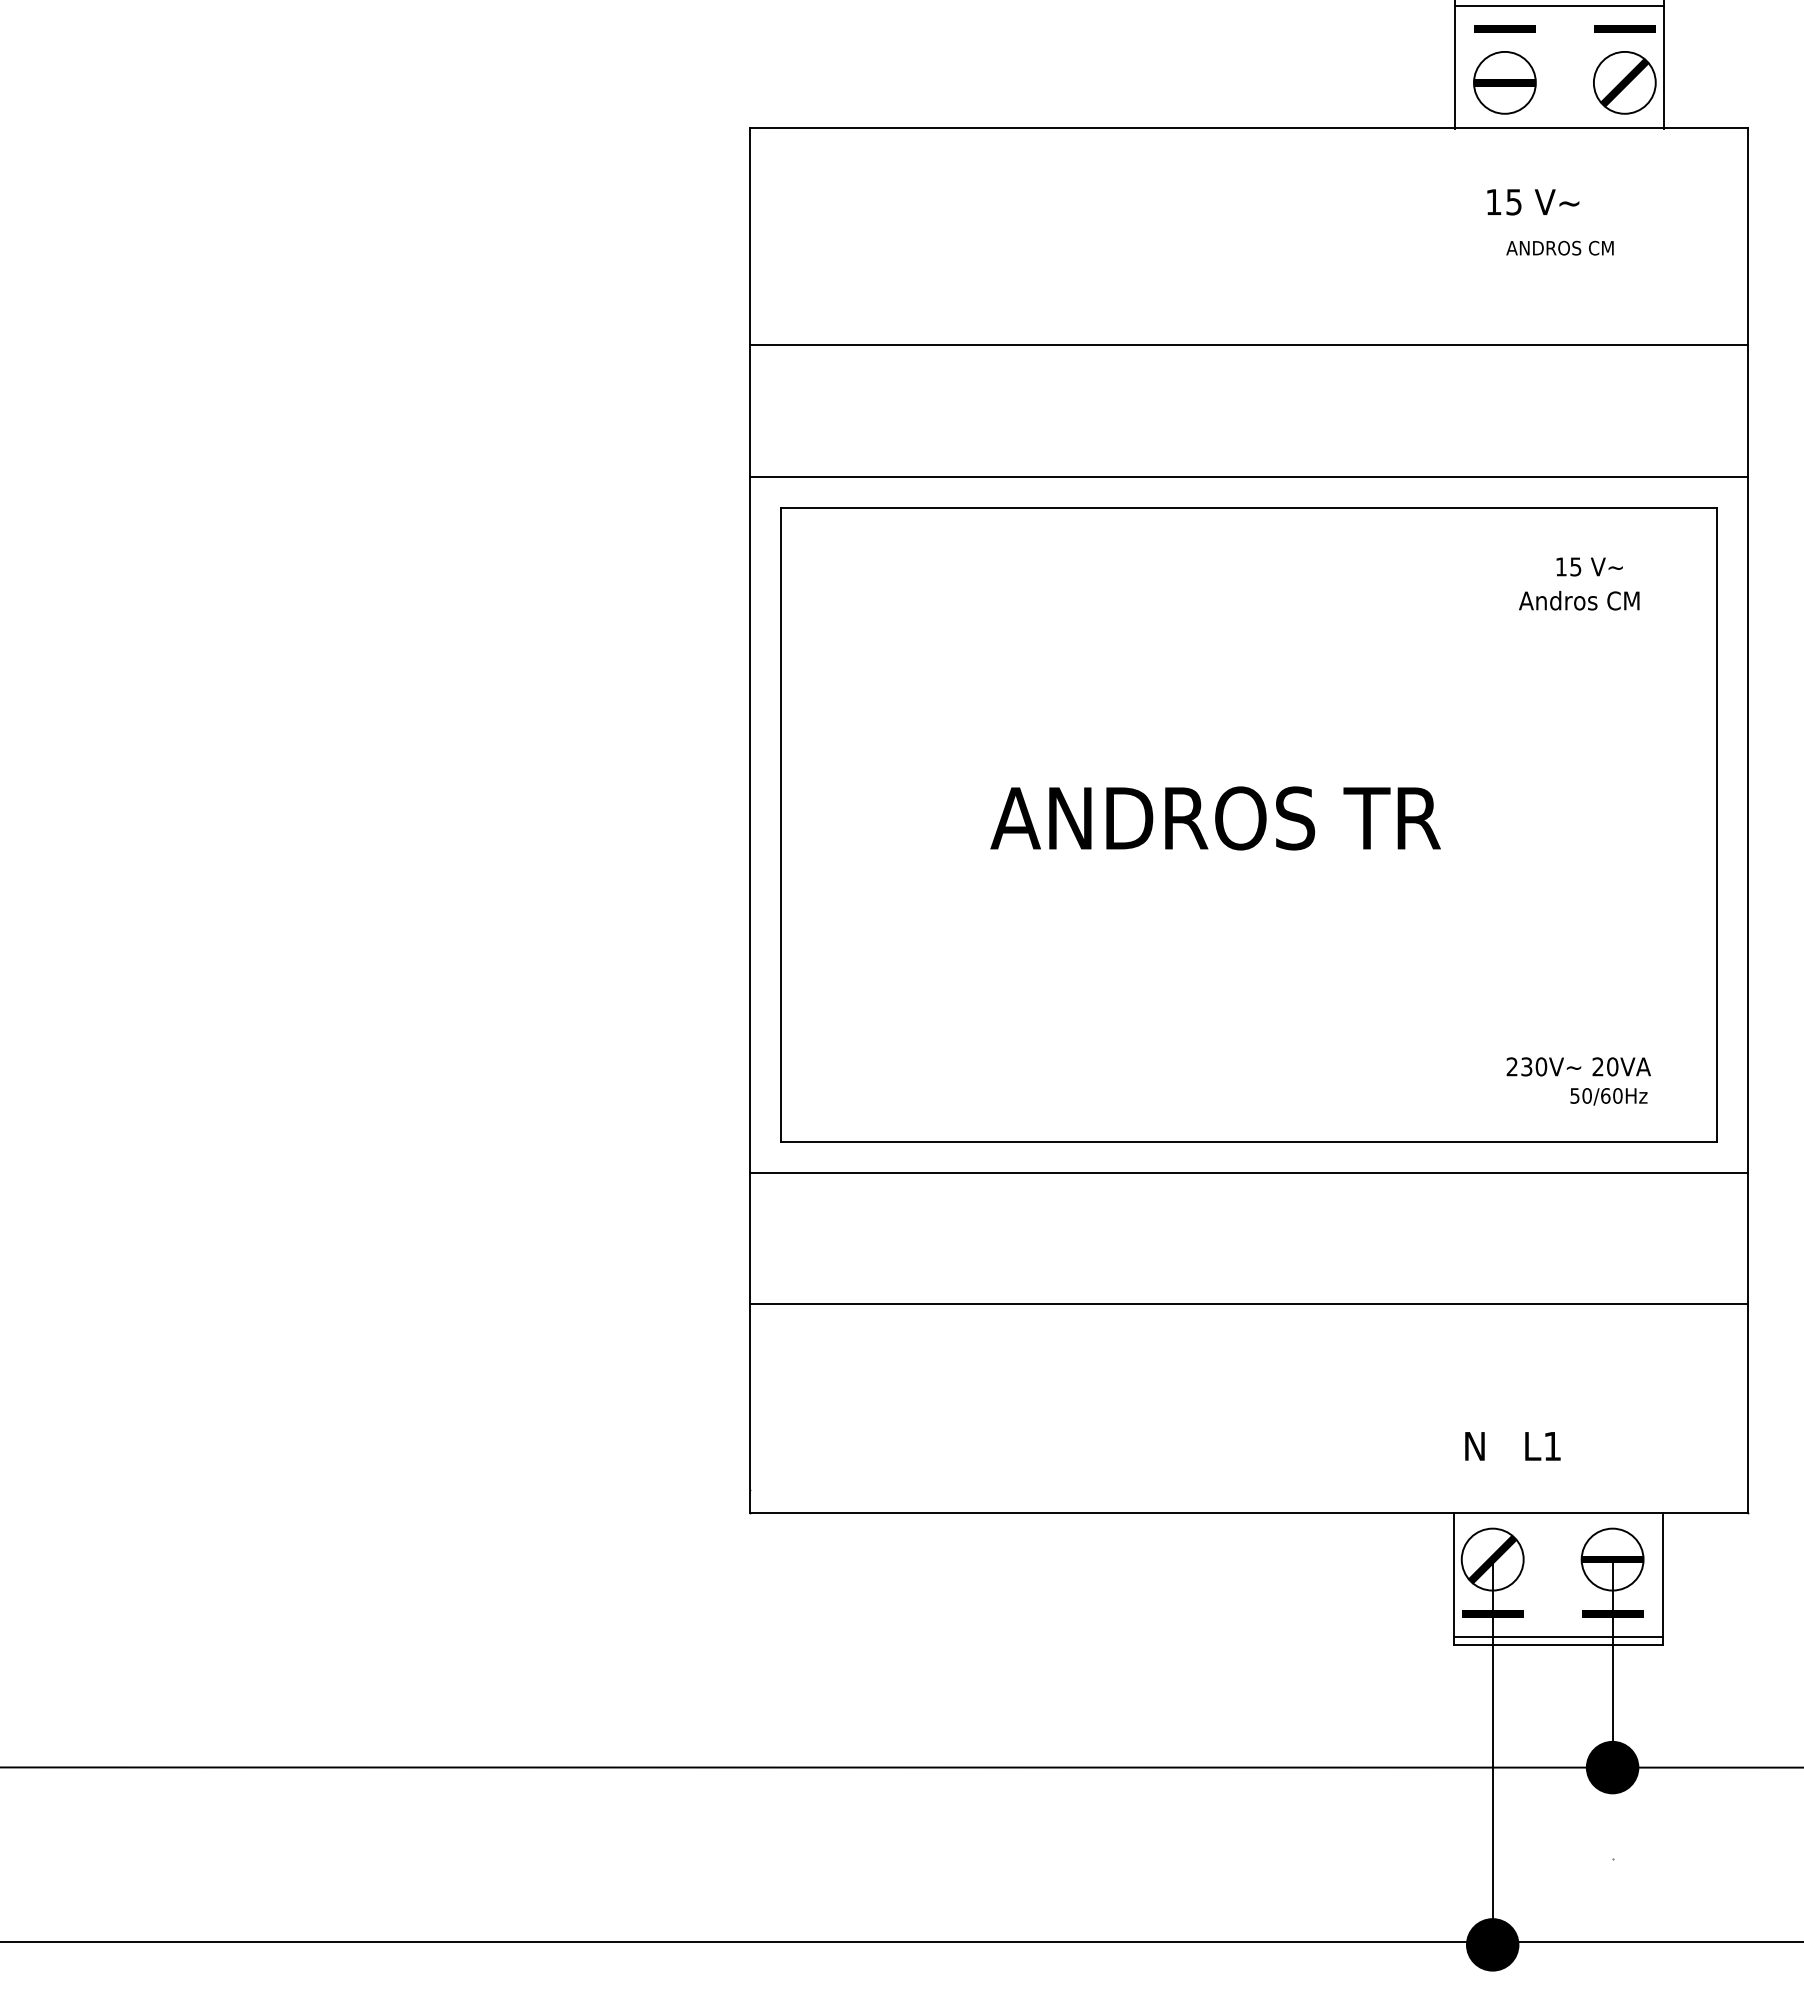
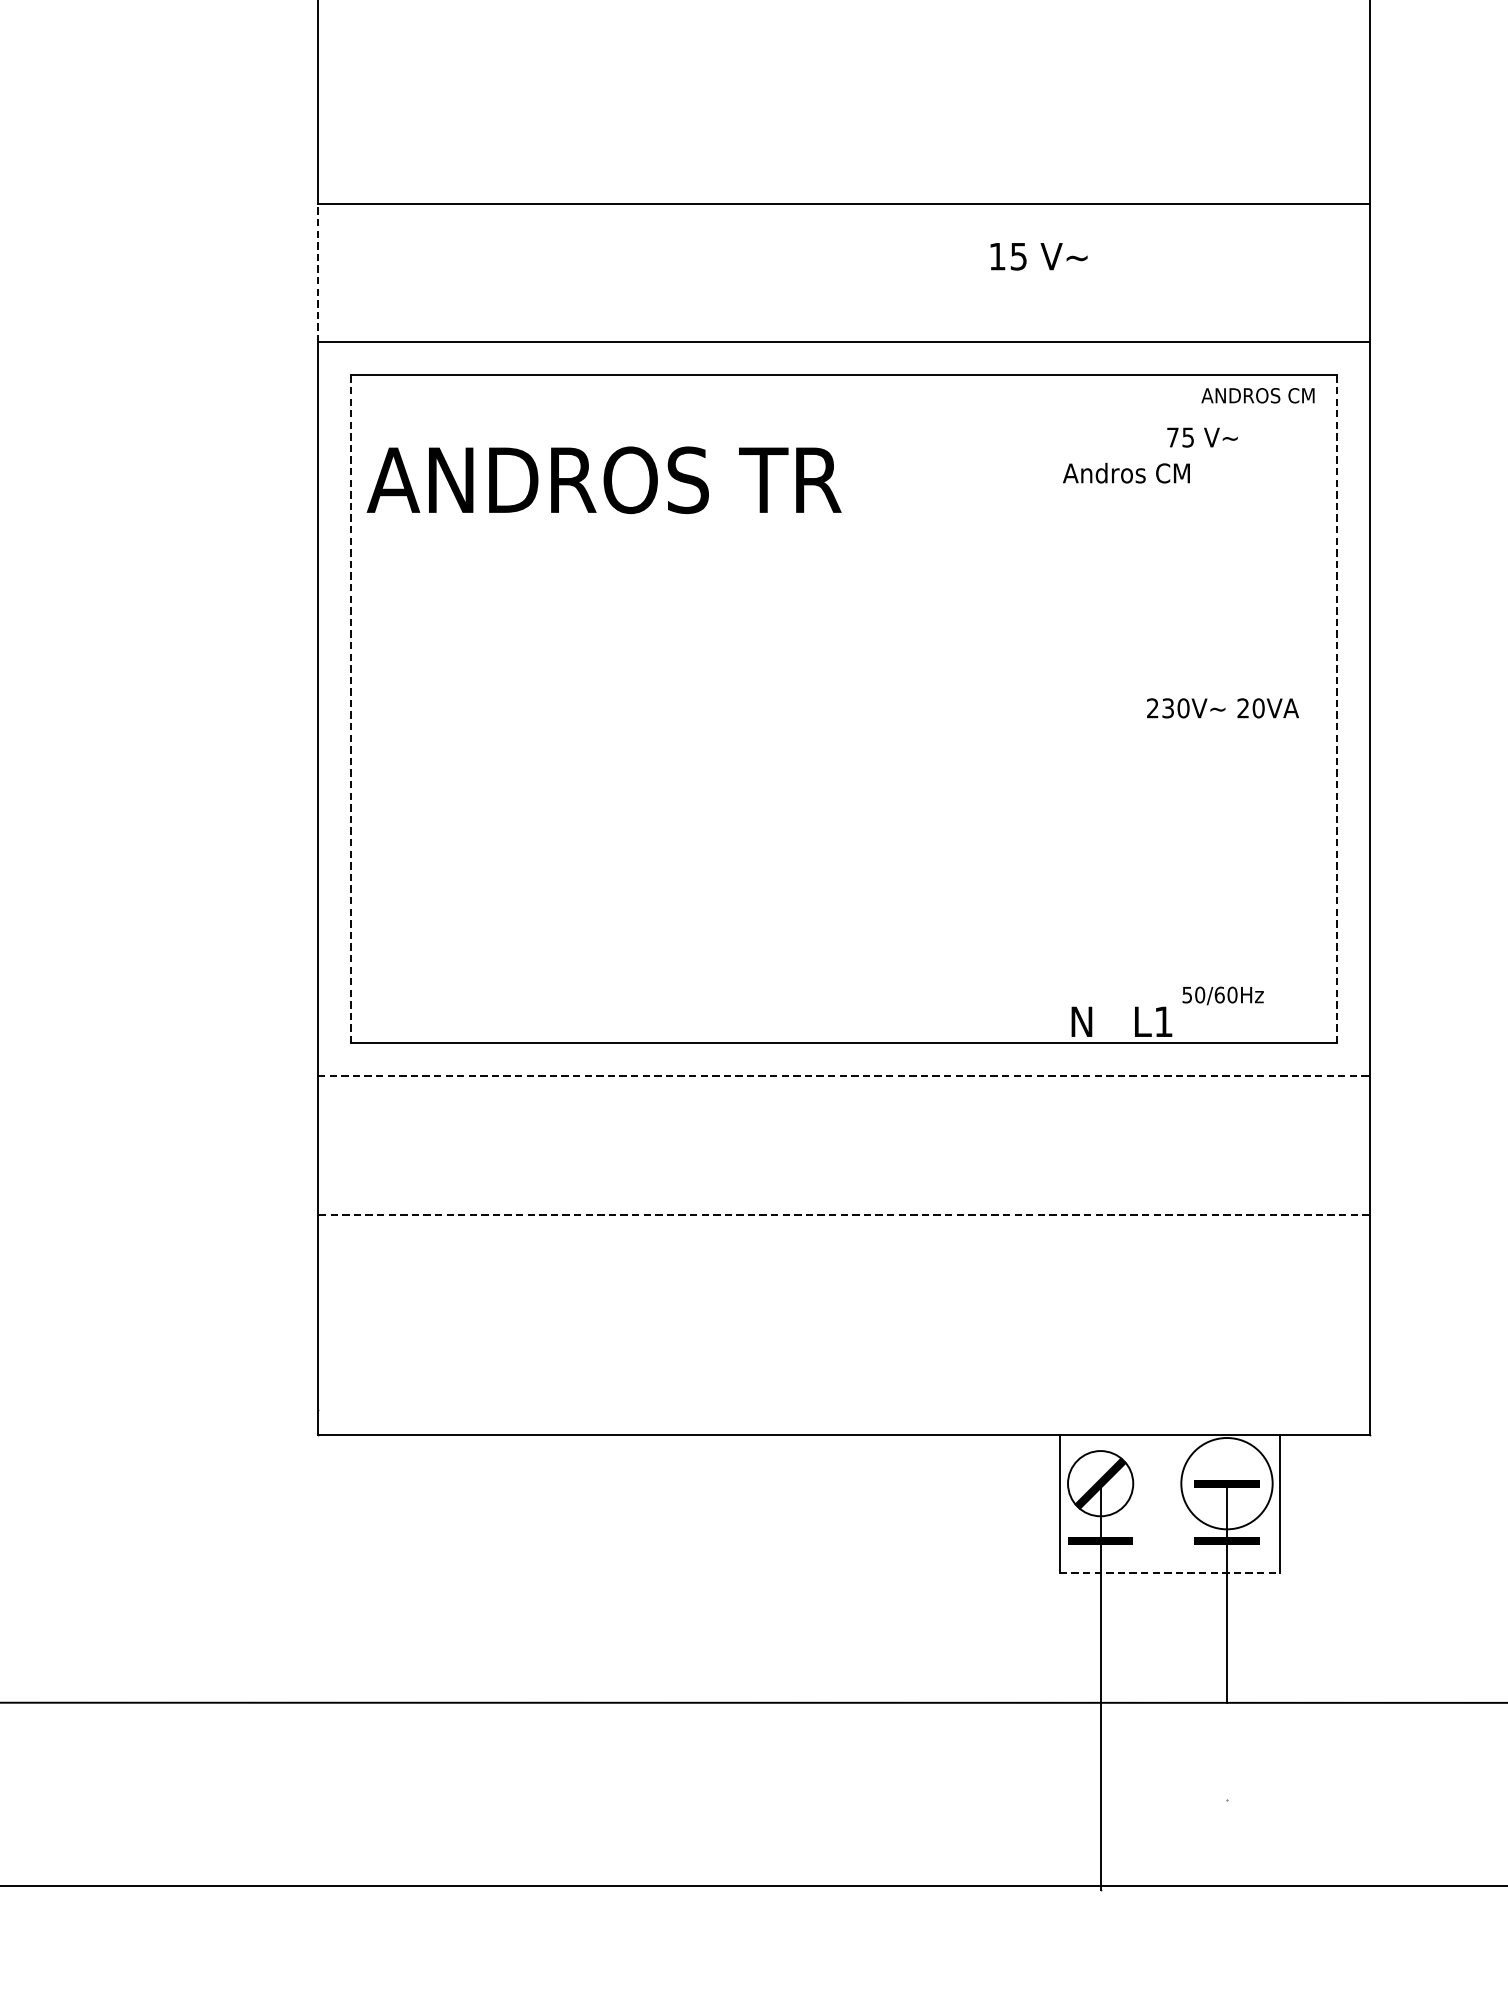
text: (1533, 202) -> (1039, 256), moved
text: (1559, 247) -> (1257, 394), moved
line: (750, 410) -> (318, 272), solid -> dashed
text: (1561, 566) -> (1173, 437), 15 -> 75
text: (1579, 600) -> (1126, 472), moved
text: (1215, 818) -> (604, 480), moved
line: (780, 824) -> (350, 709), solid -> dashed
line: (1717, 824) -> (1337, 709), solid -> dashed
text: (1578, 1066) -> (1222, 707), moved
line: (1249, 1172) -> (844, 1075), solid -> dashed
line: (1249, 1304) -> (844, 1214), solid -> dashed
text: (1512, 1446) -> (1121, 1021), moved
circle: (1612, 1559) -> (1226, 1483), size x1.4
line: (1558, 1636) -> (1169, 1564), removed
line: (1558, 1644) -> (1169, 1573), solid -> dashed
fill: (1612, 1767) -> (1226, 1702), removed
fill: (1492, 1944) -> (1100, 1889), removed

